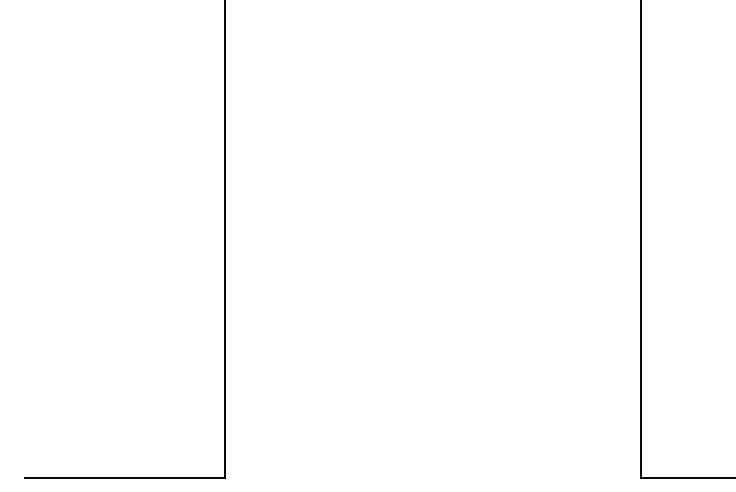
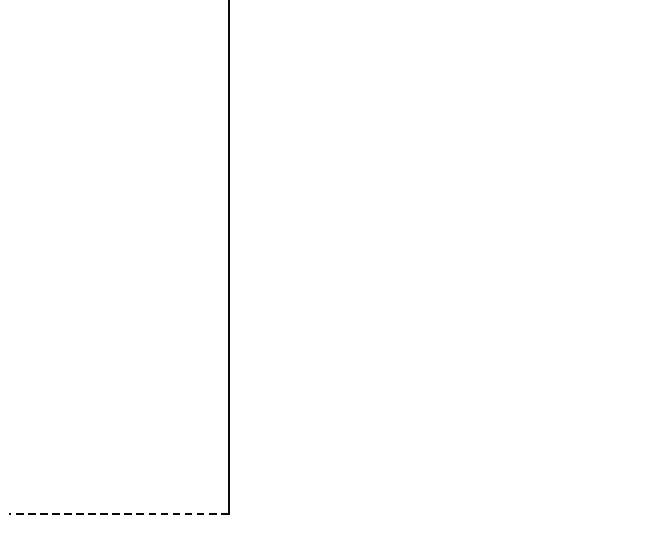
line: (124, 478) -> (117, 514), solid -> dashed

